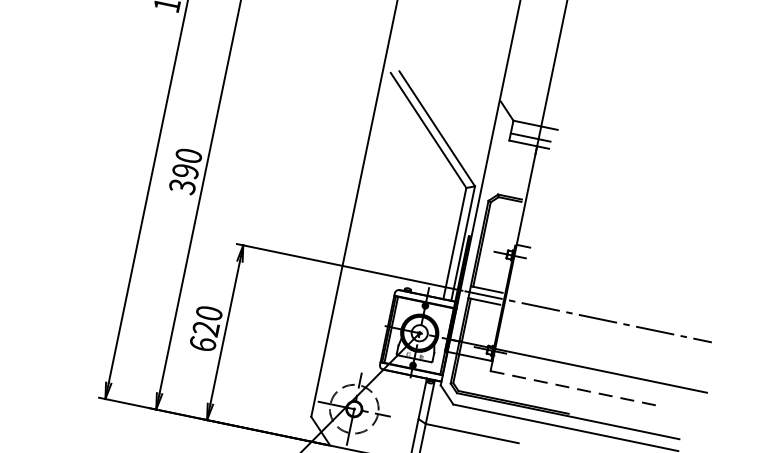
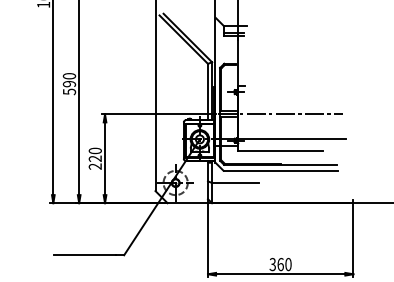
text: (180, 185) -> (68, 91), 390 -> 590
text: (201, 343) -> (94, 166), 620 -> 220
line: (575, 388) -> (281, 150), dashed -> solid

